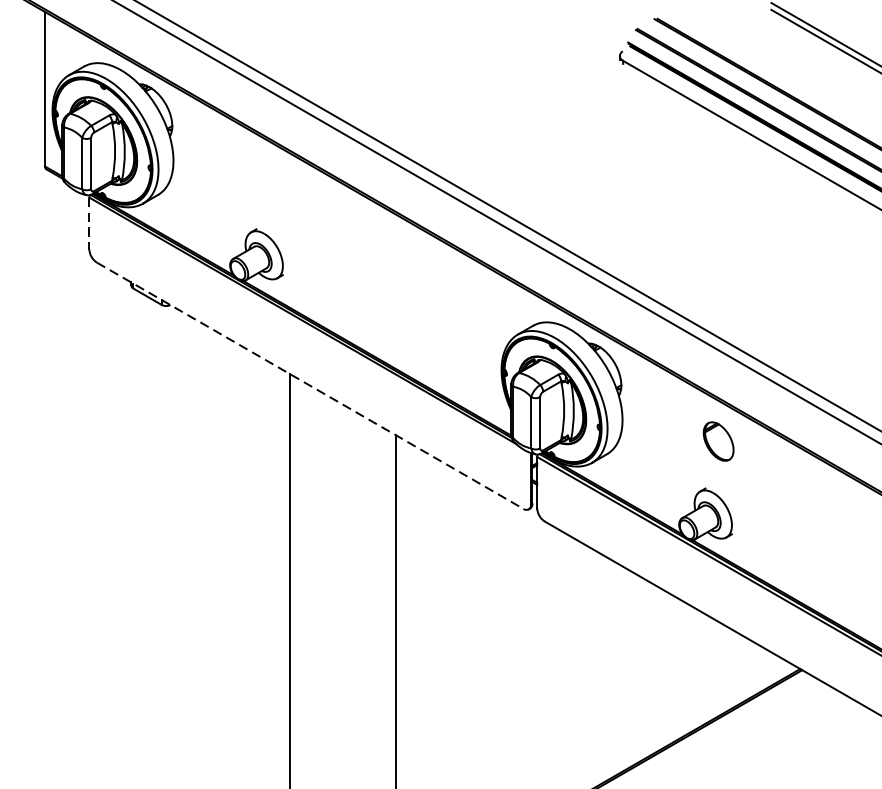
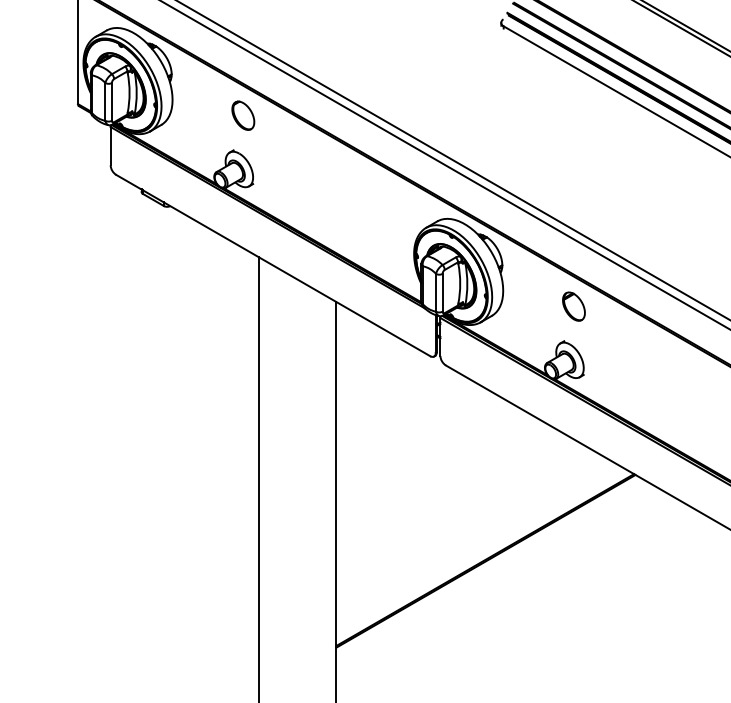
part: (269, 181) -> (243, 115), added
line: (89, 224) -> (110, 146), dashed -> solid
line: (310, 385) -> (273, 265), dashed -> solid

